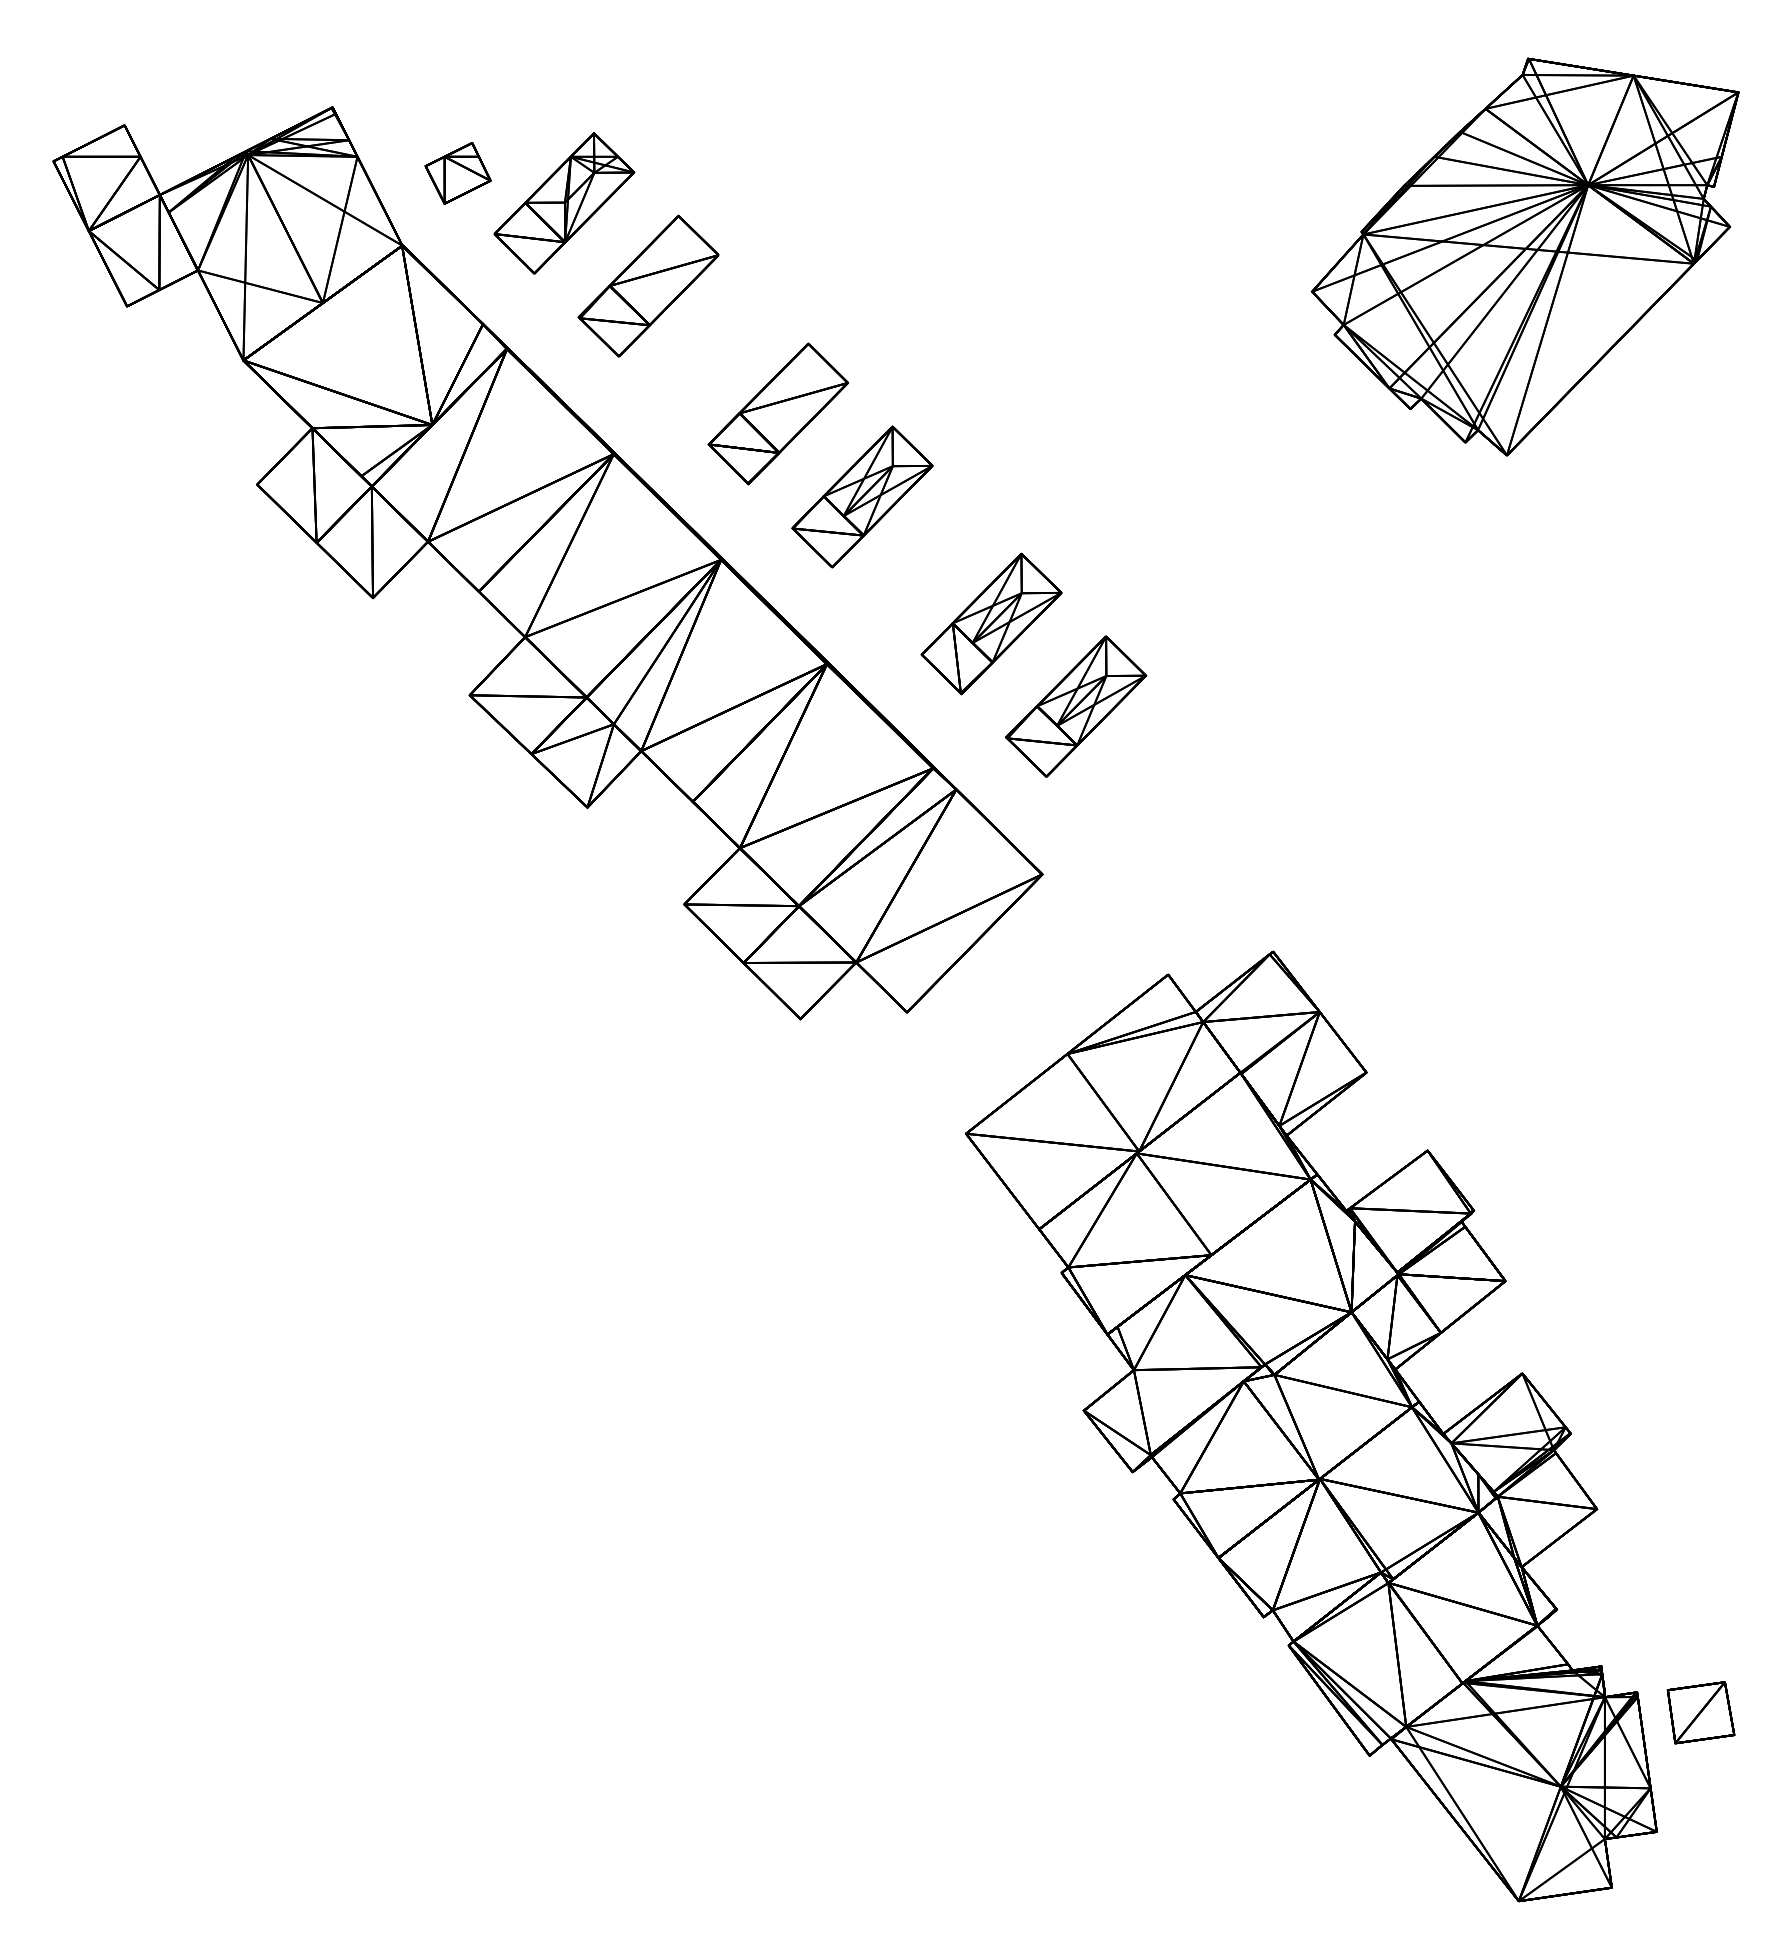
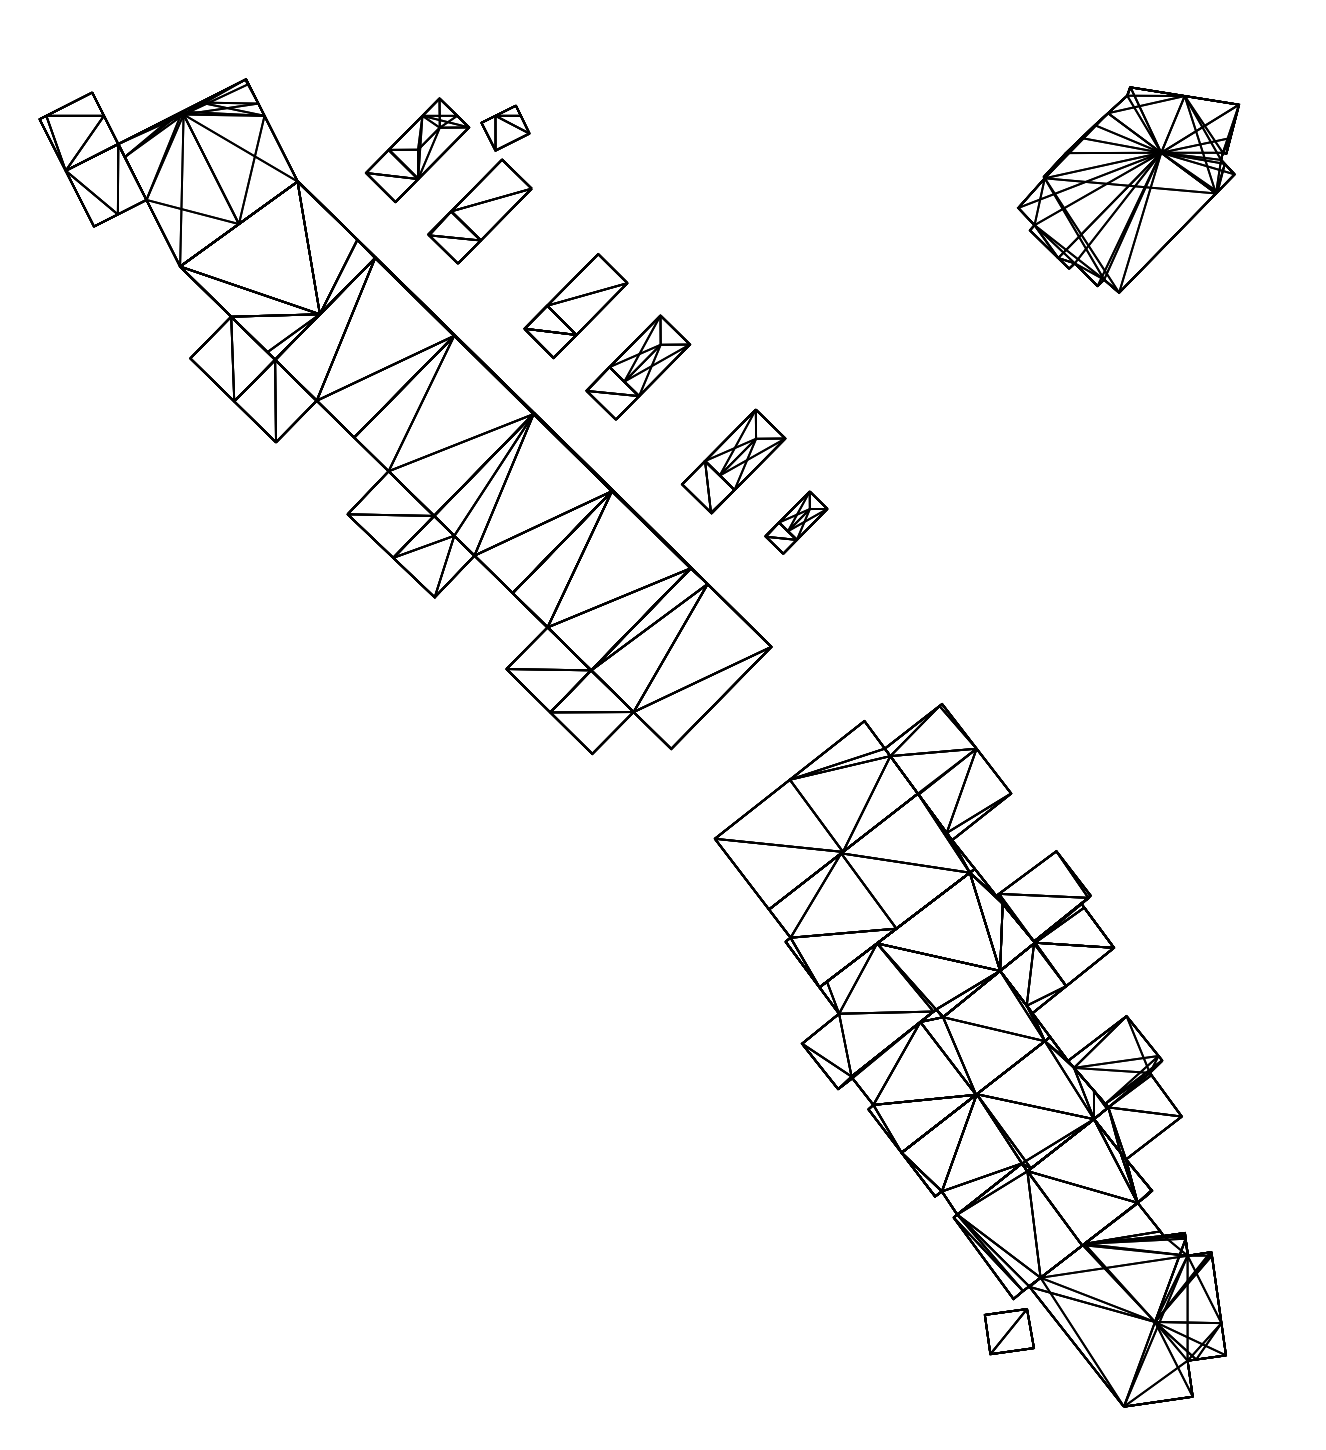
part: (457, 173) -> (505, 128), moved
part: (1524, 256) -> (1128, 189), size x0.7
part: (1076, 706) -> (796, 522), size x0.6
part: (1700, 1712) -> (1008, 1331), moved

